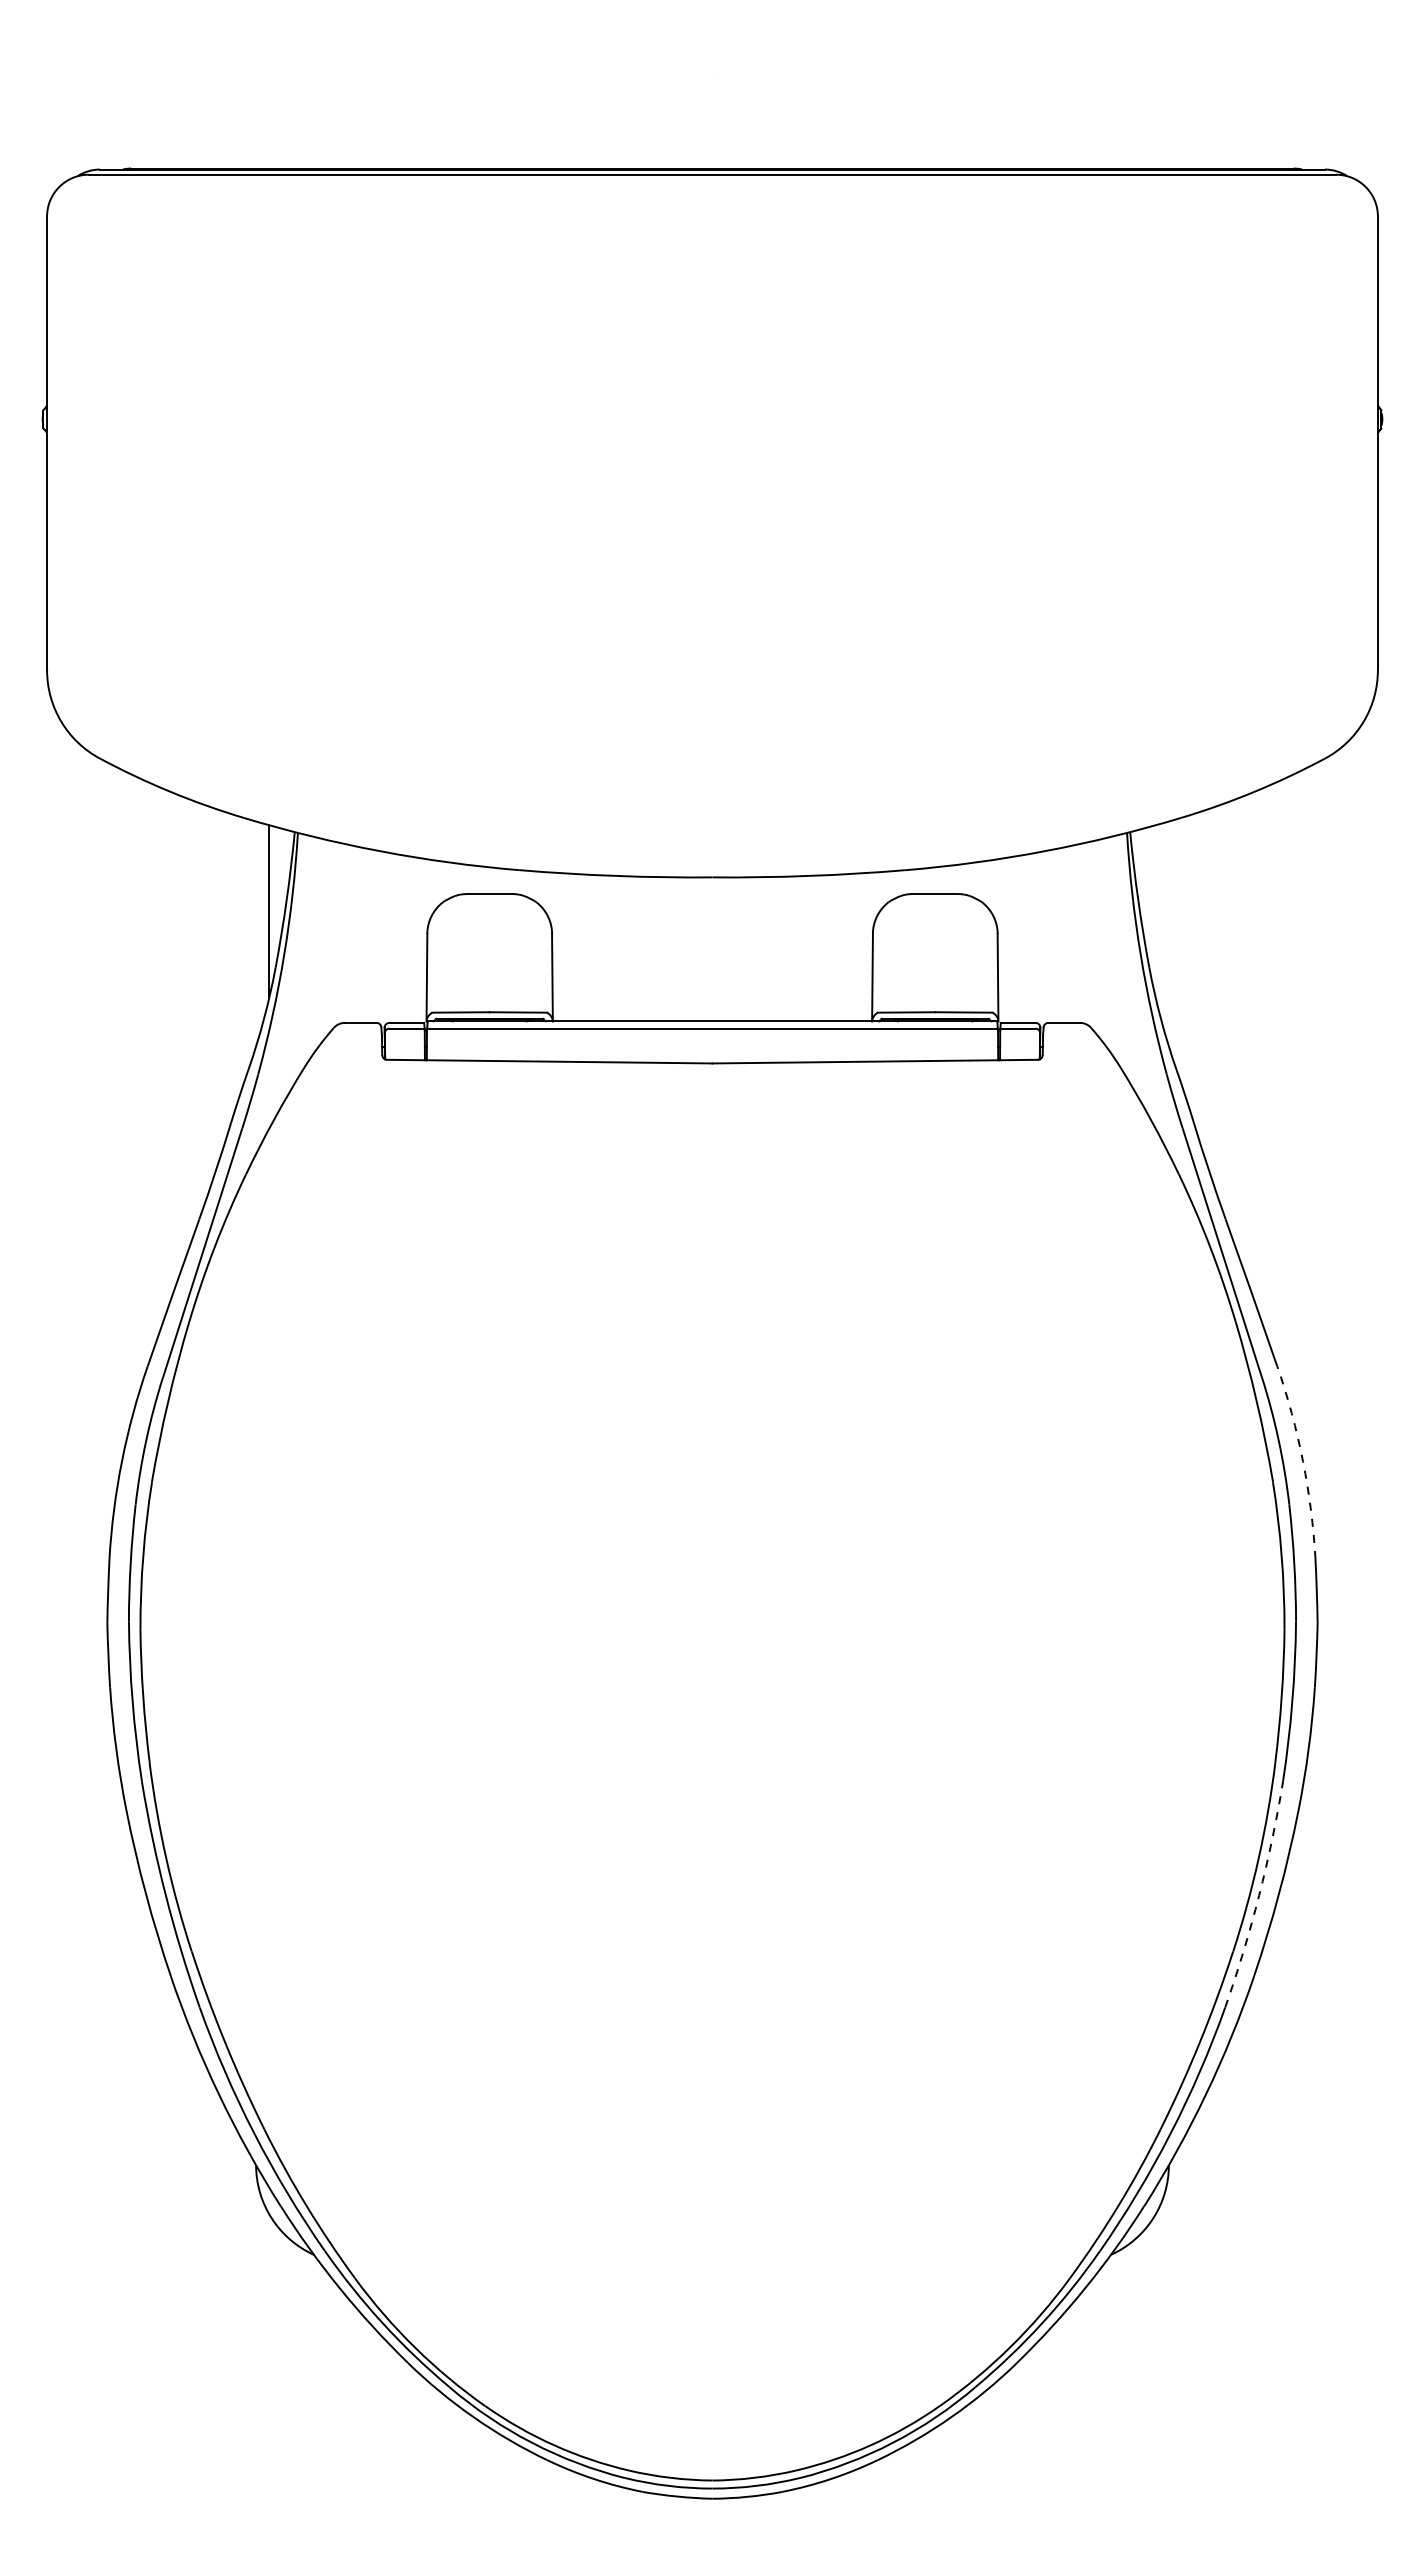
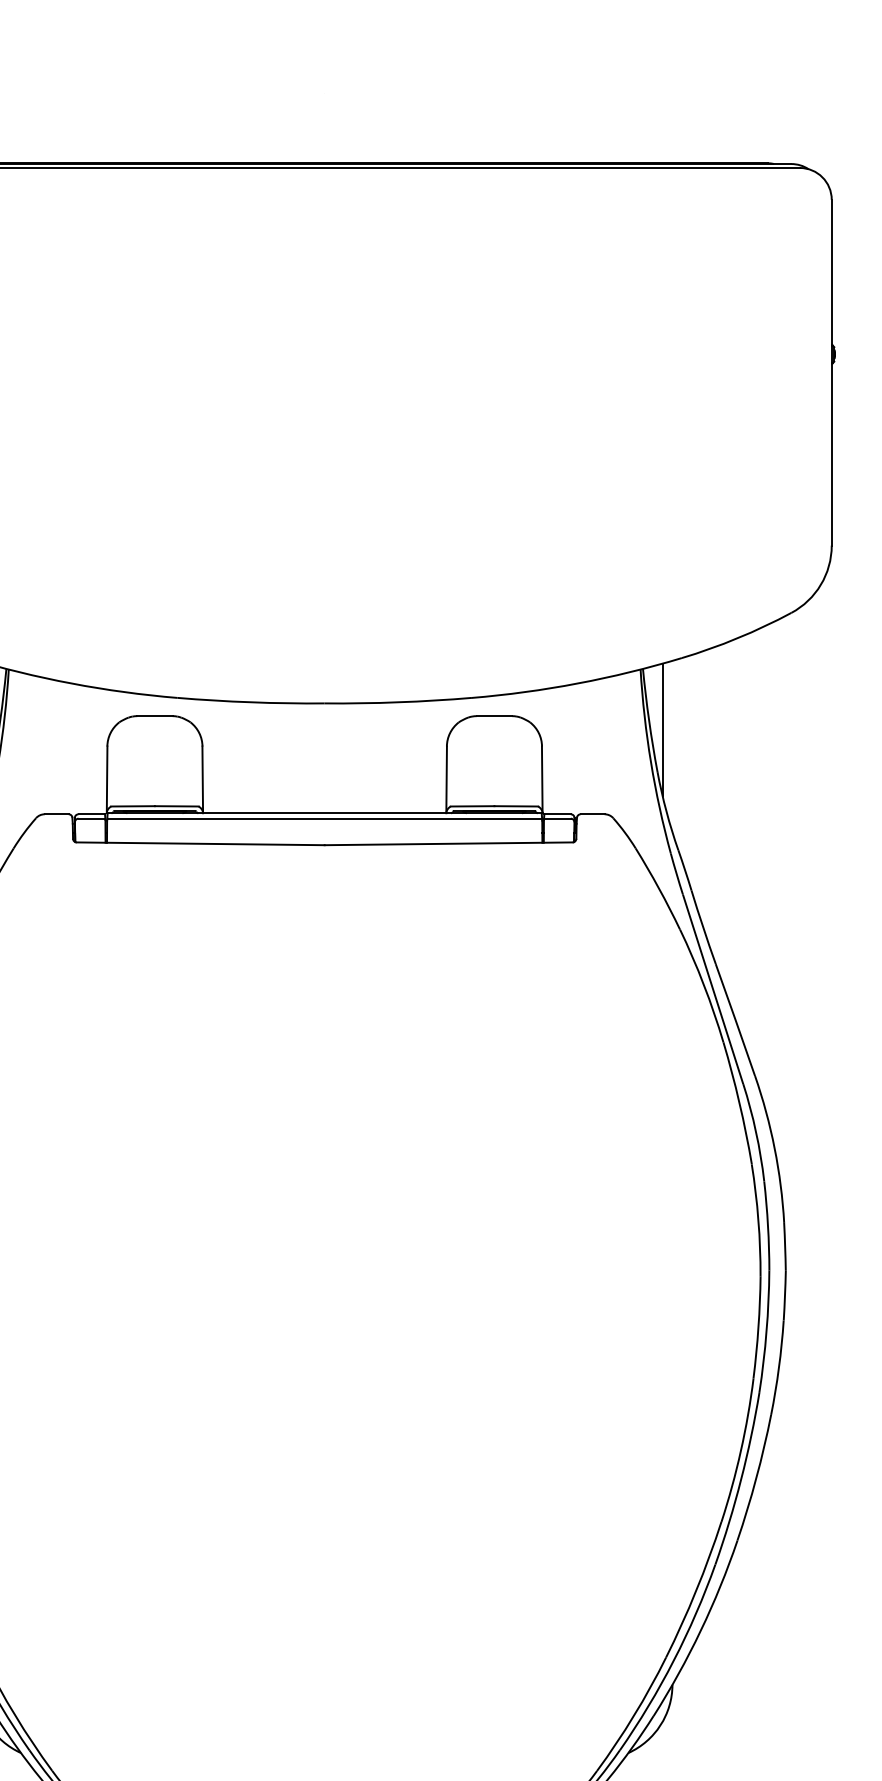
line: (1155, 912) -> (662, 730), added
arc: (1303, 1461) -> (775, 1148), dashed -> solid
arc: (1259, 1895) -> (741, 1479), dashed -> solid

